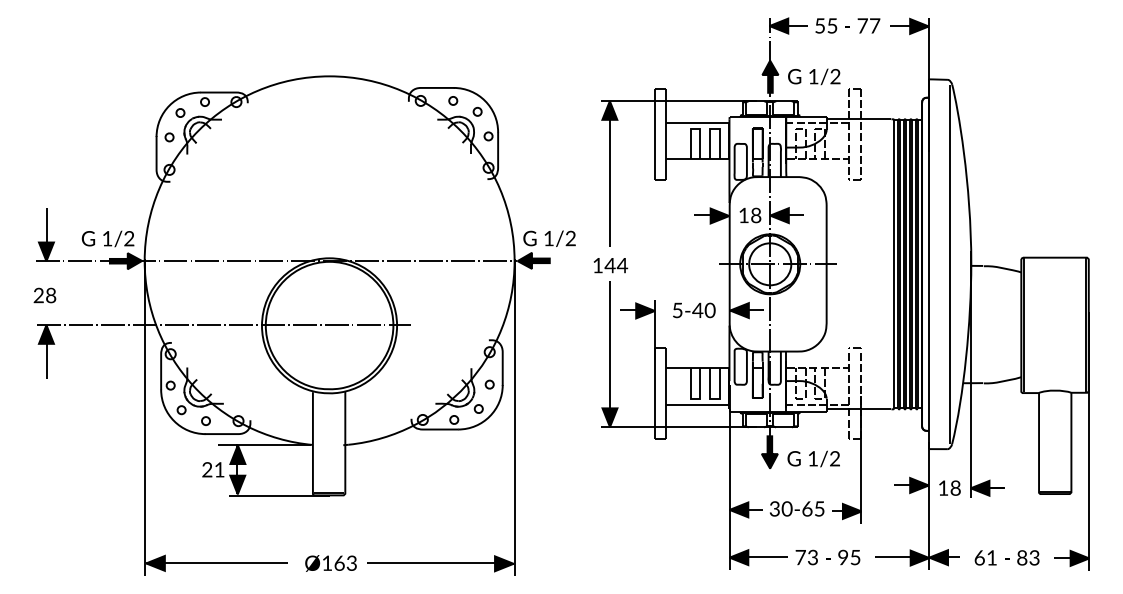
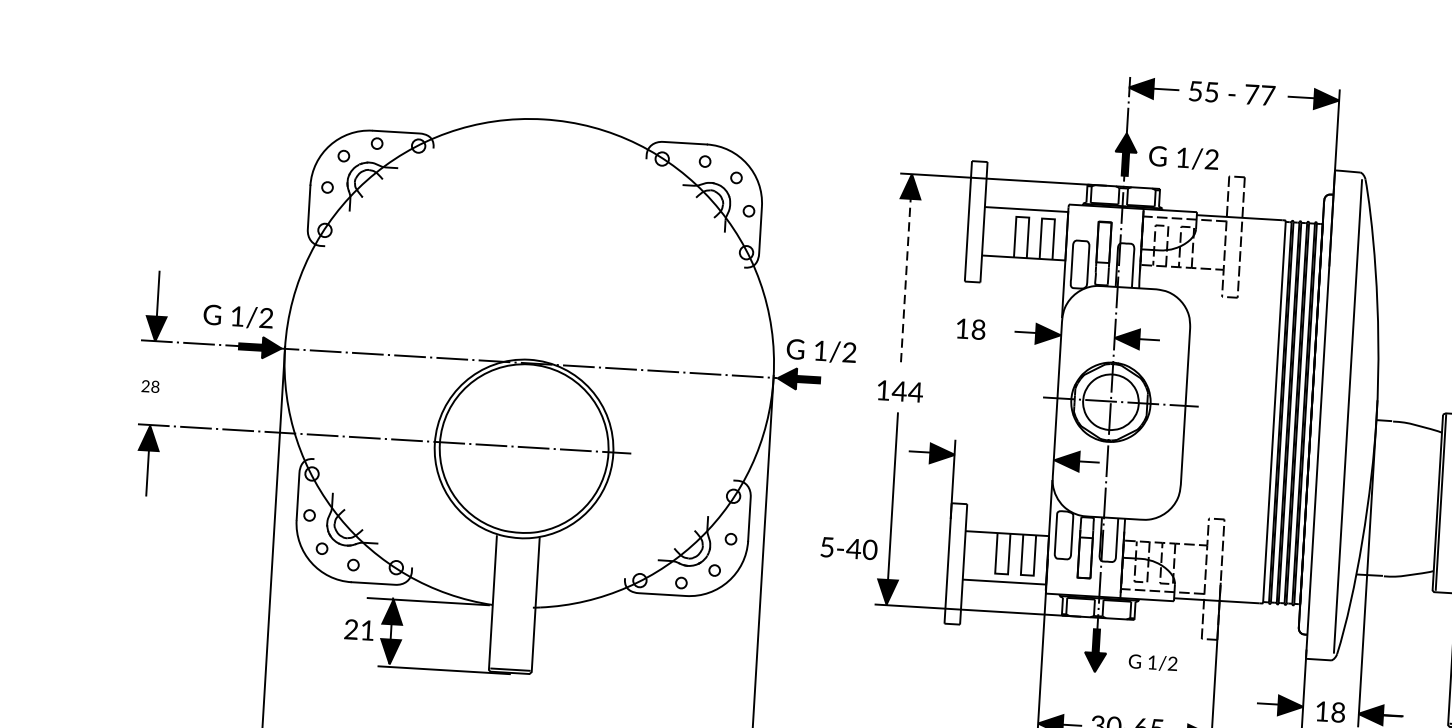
line: (610, 176) -> (906, 273), solid -> dashed
part: (750, 215) -> (971, 329), moved
part: (44, 295) -> (149, 386), size x0.6
part: (694, 310) -> (849, 548), moved
part: (813, 458) -> (1152, 662), size x0.7

